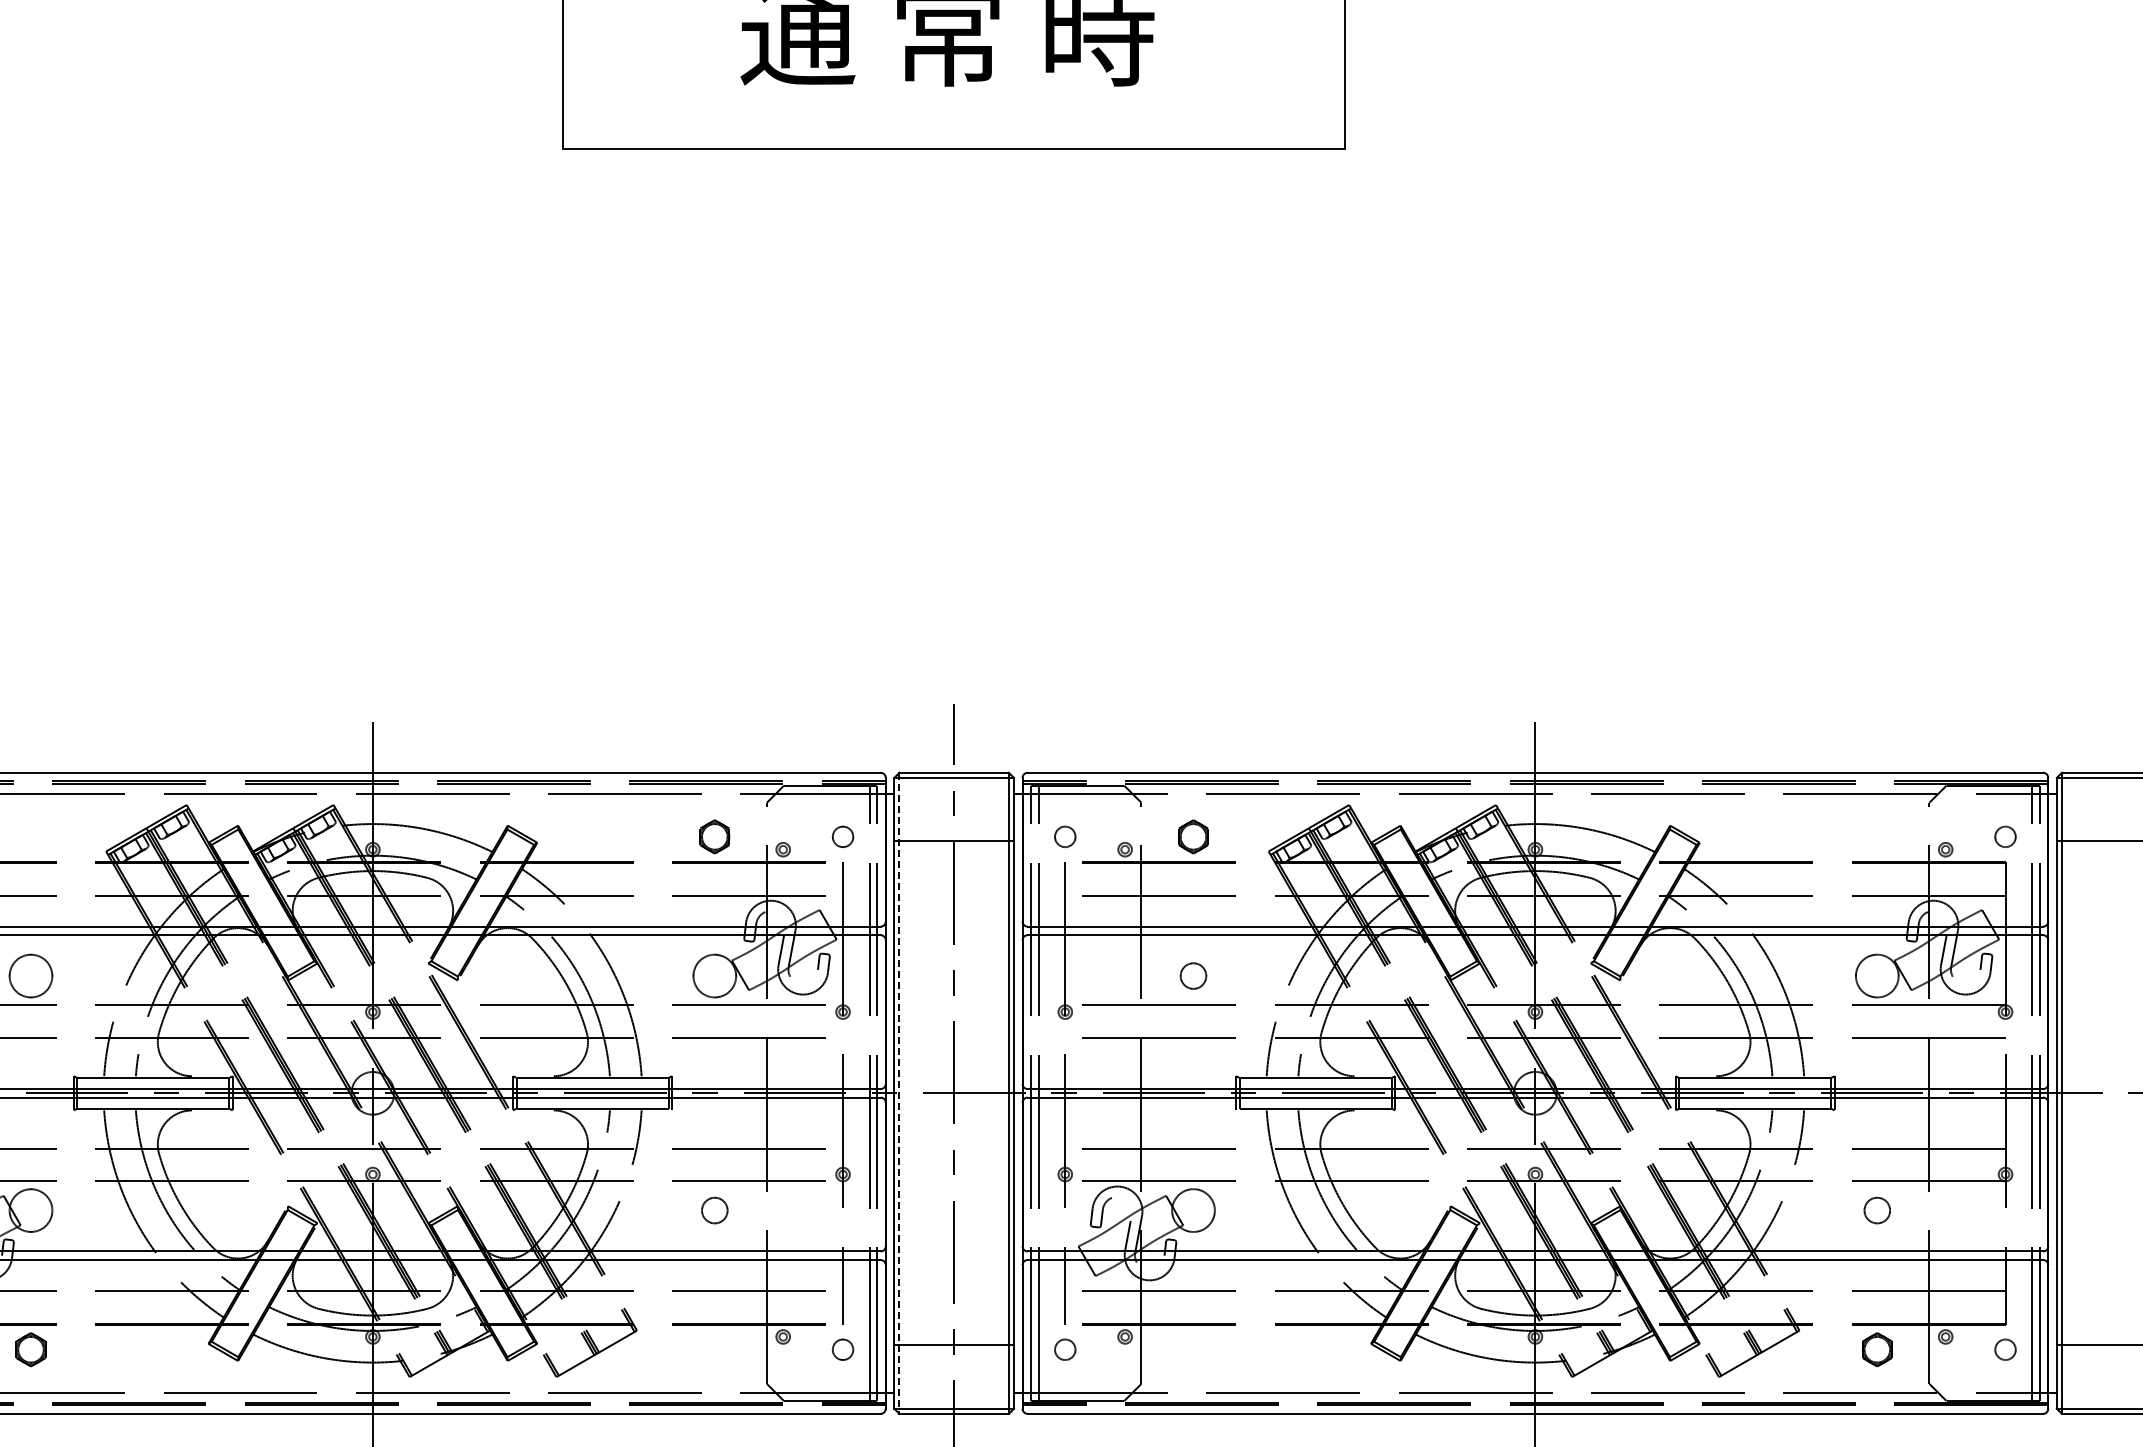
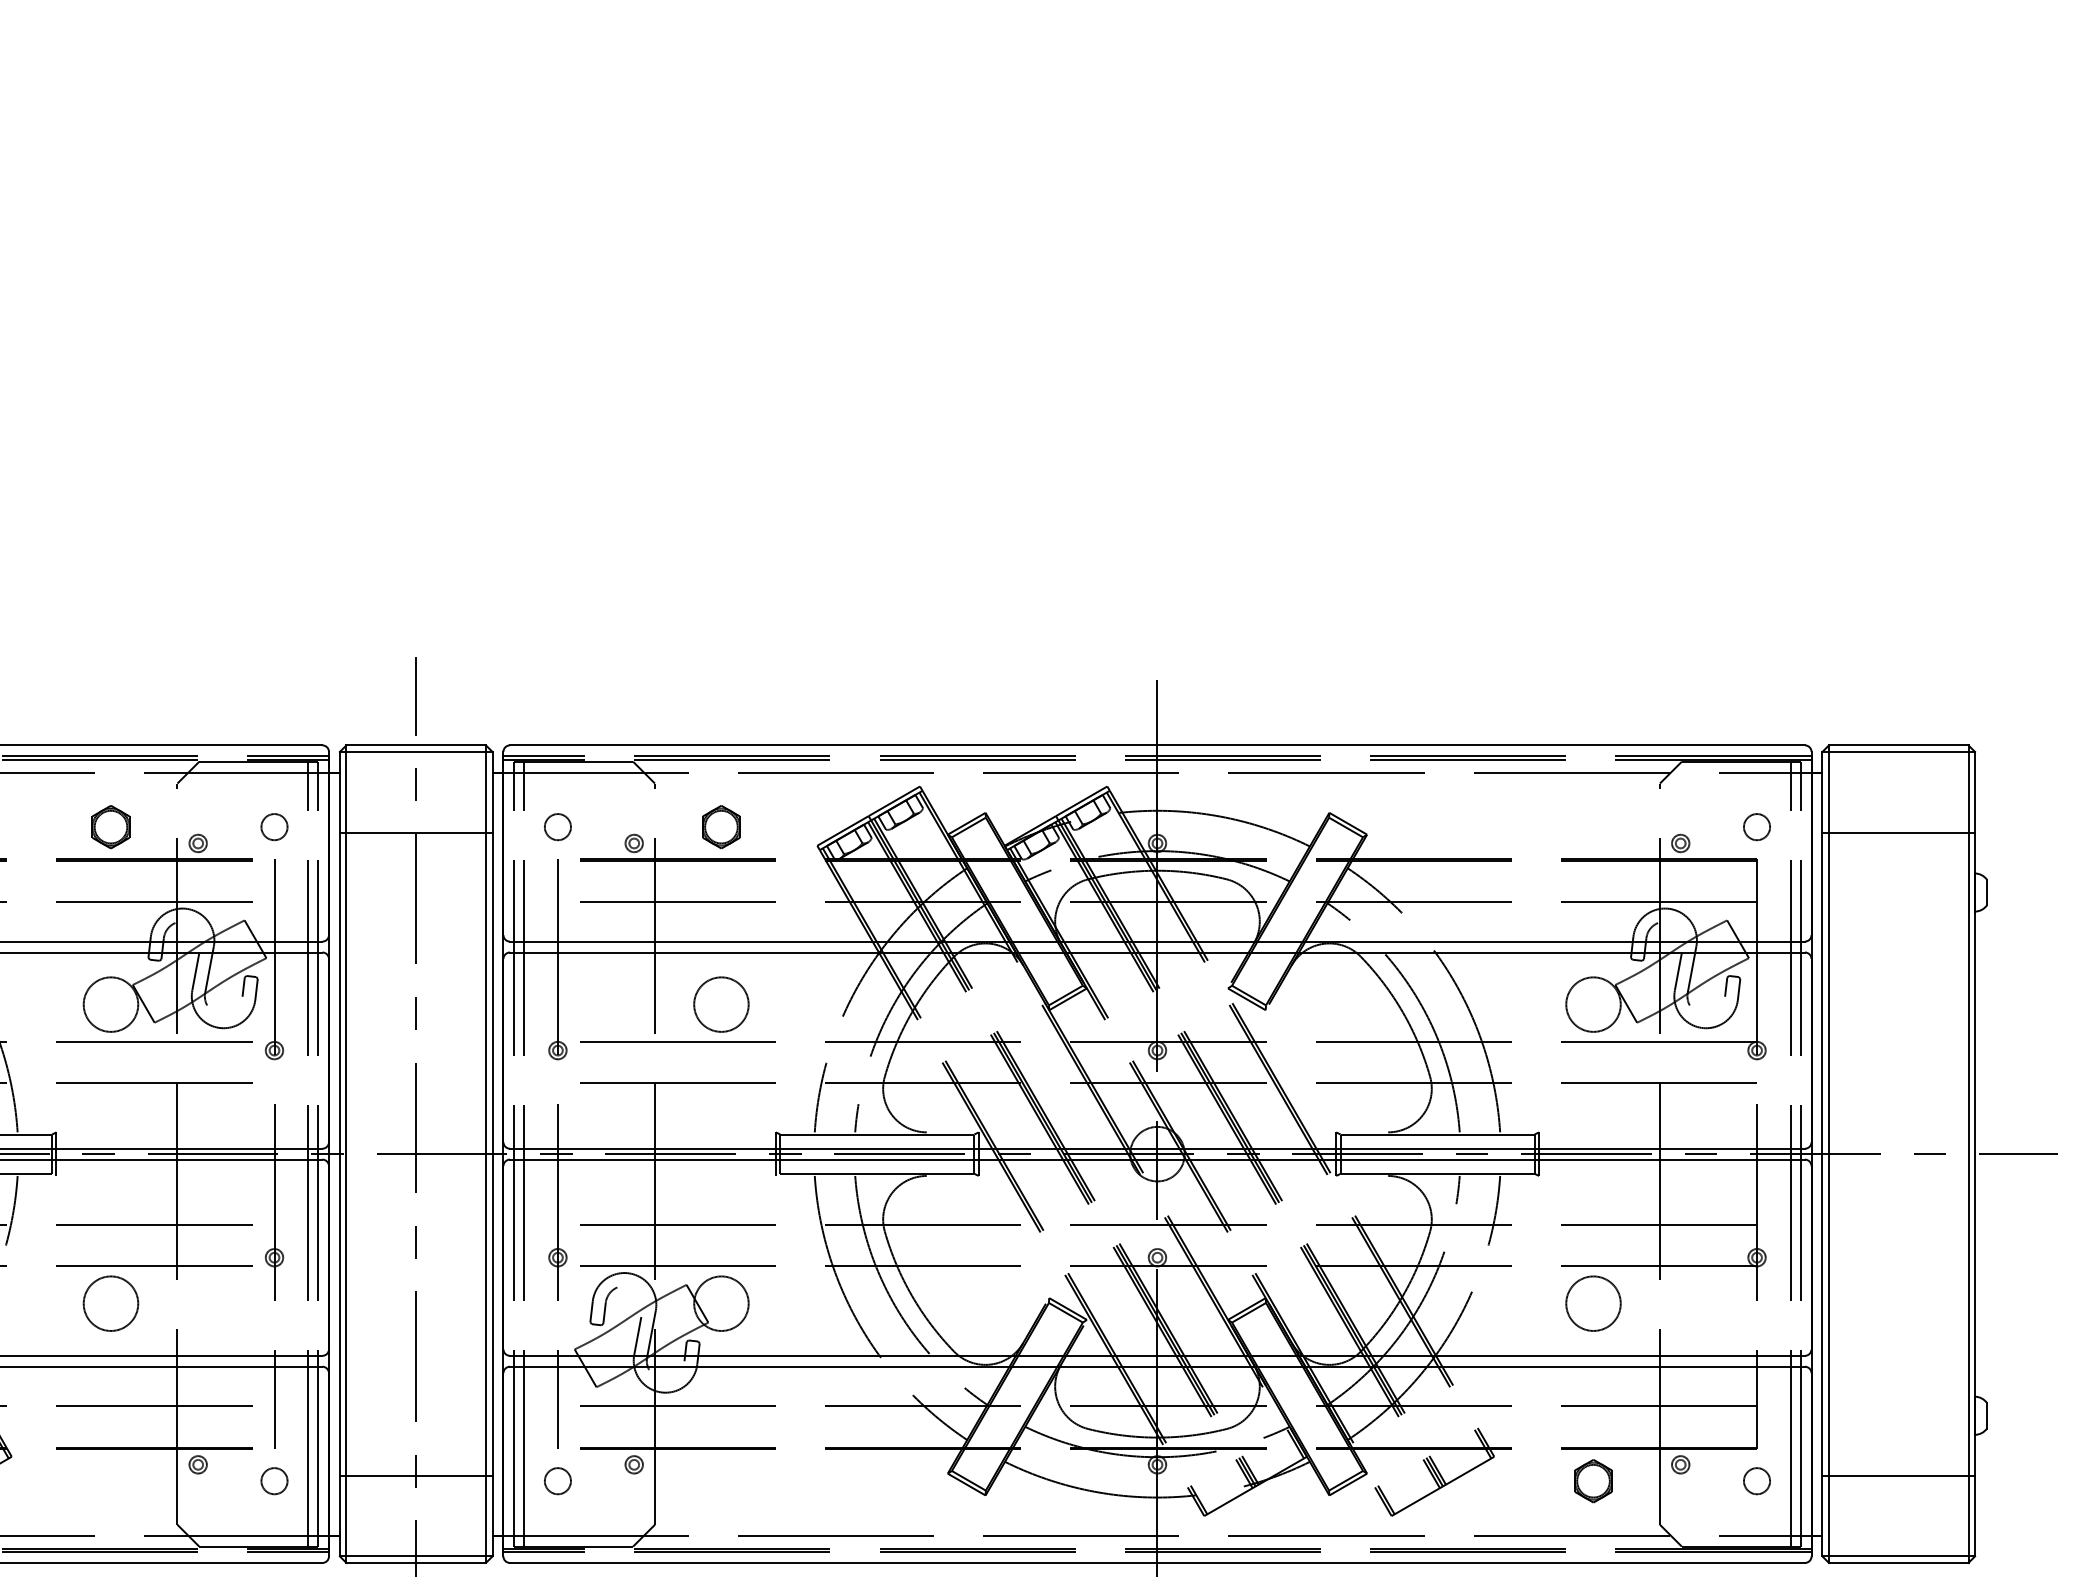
circle: (1193, 975) -> (721, 1003), size x1.67
line: (899, 1093) -> (346, 1154), dashed -> solid
circle: (714, 1210) -> (110, 1303), size x1.67
circle: (1876, 1210) -> (1592, 1303), size x1.67

